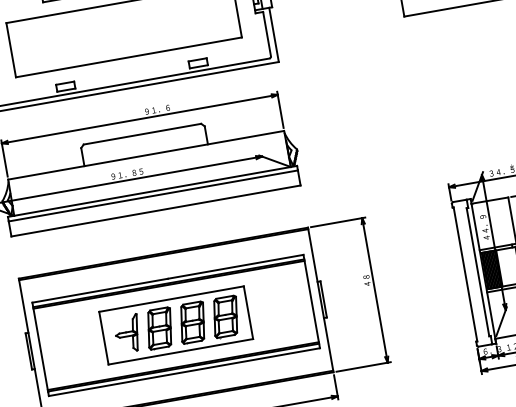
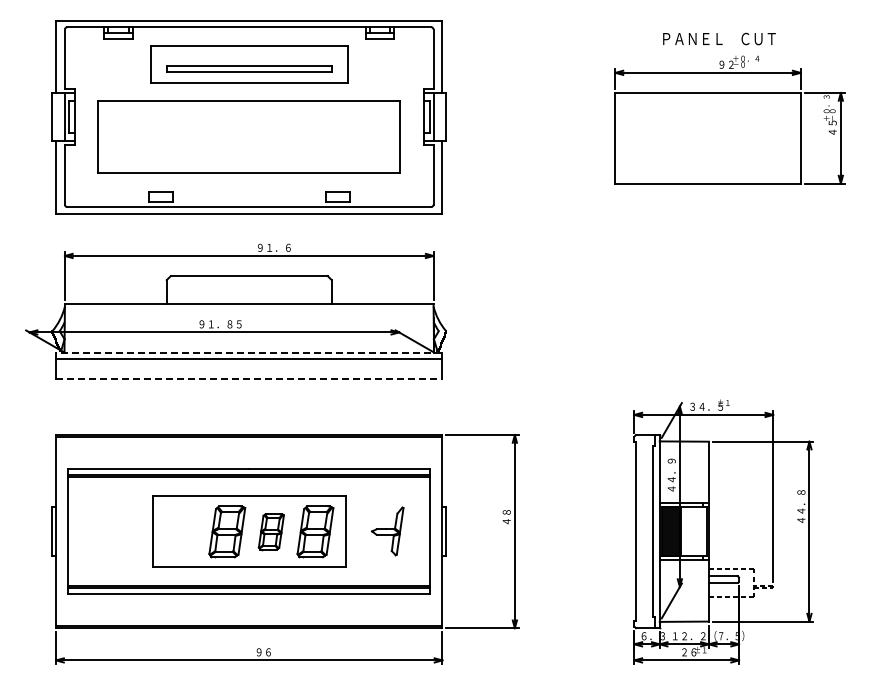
line: (151, 191) -> (248, 352), solid -> dashed
line: (156, 210) -> (249, 378), solid -> dashed
part: (192, 322) -> (271, 531), size x0.7
part: (127, 333) -> (387, 531), moved

